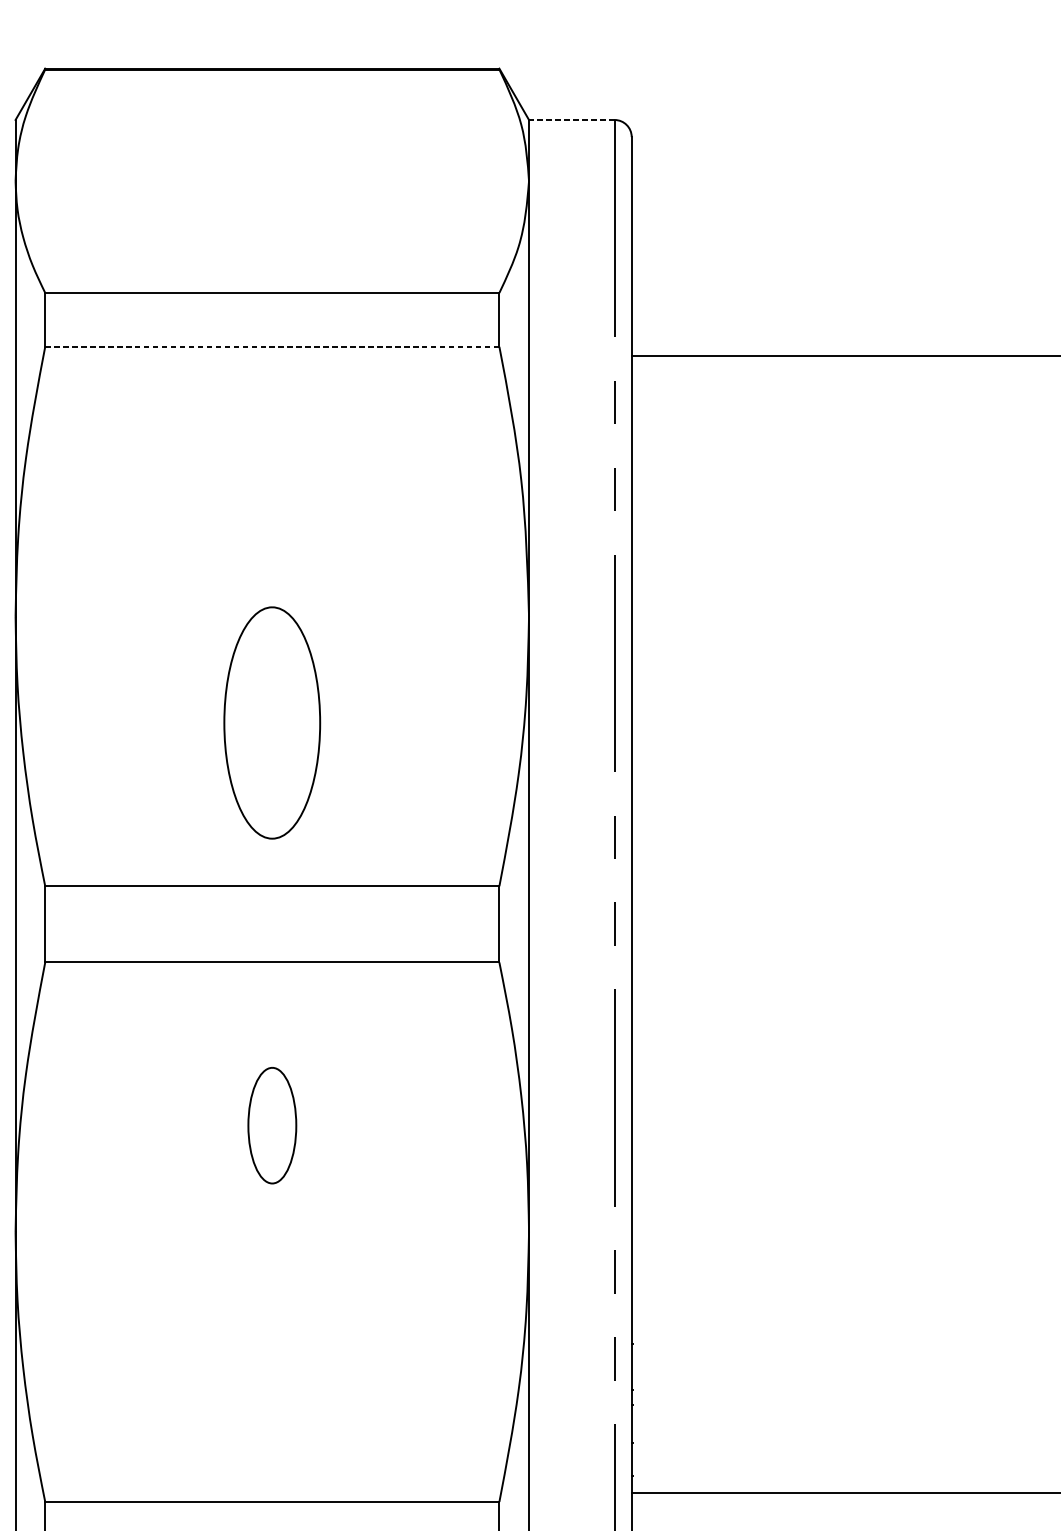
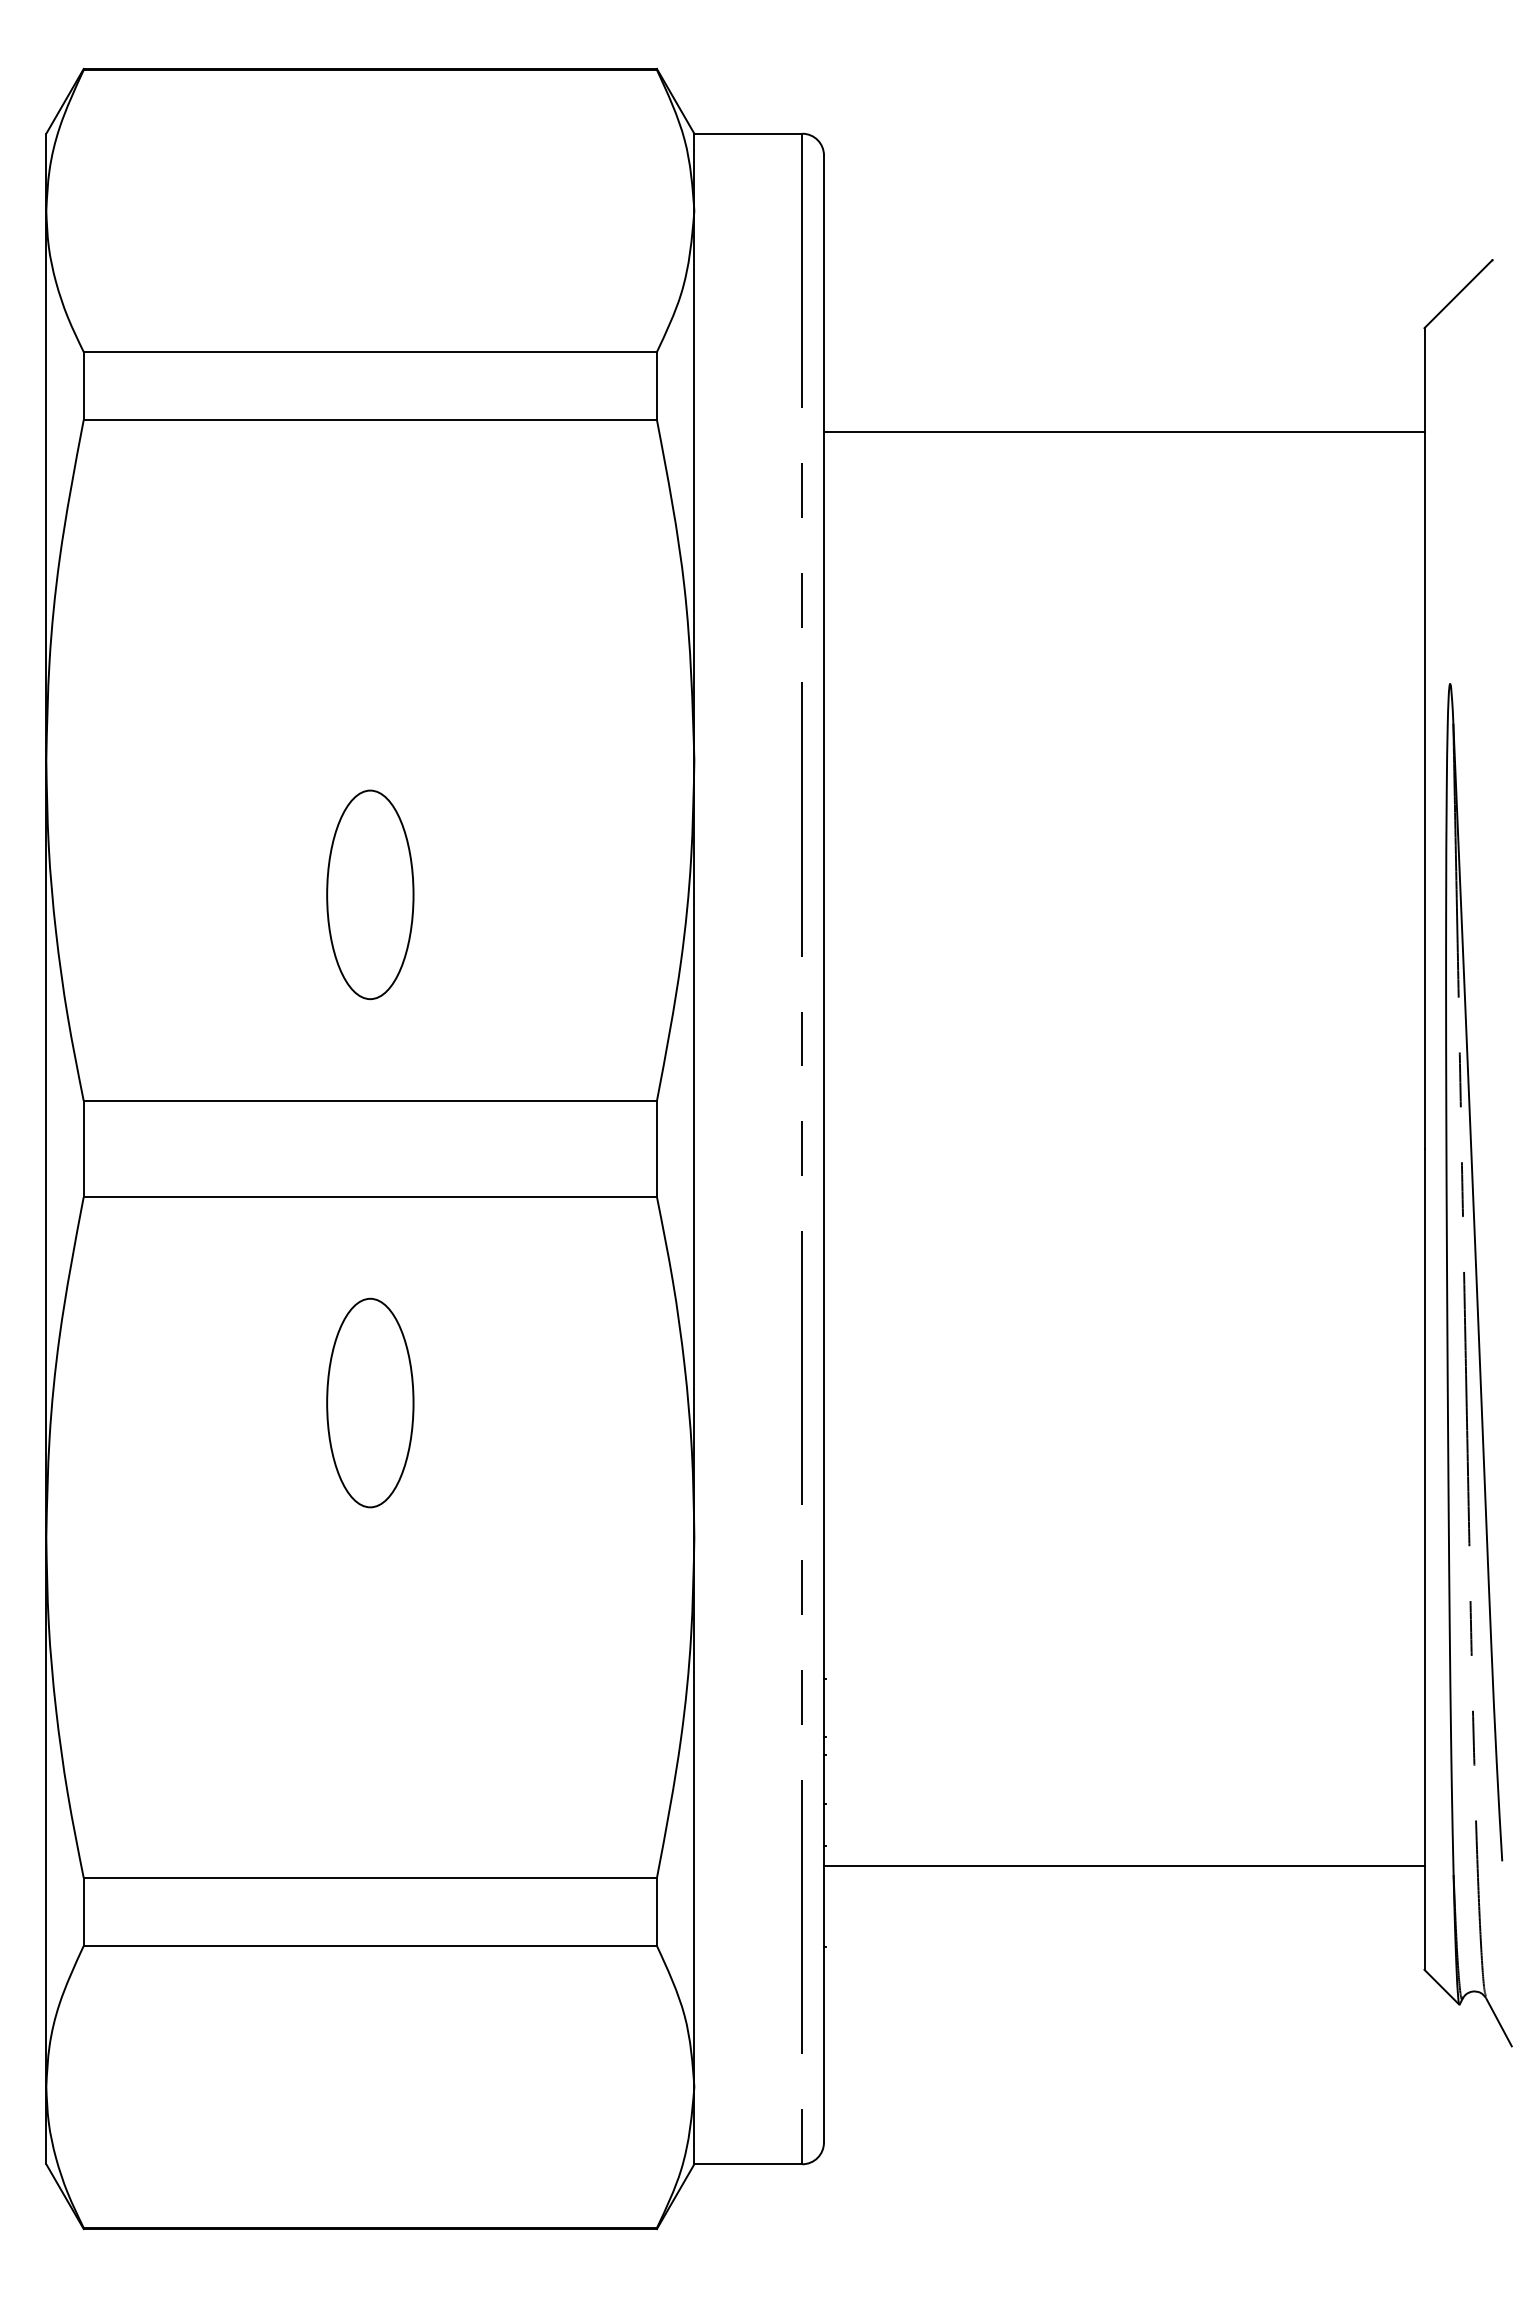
line: (571, 119) -> (747, 133), dashed -> solid
line: (272, 347) -> (370, 420), dashed -> solid
part: (272, 722) -> (370, 894), size x0.71
part: (272, 1125) -> (370, 1402), size x1.43

